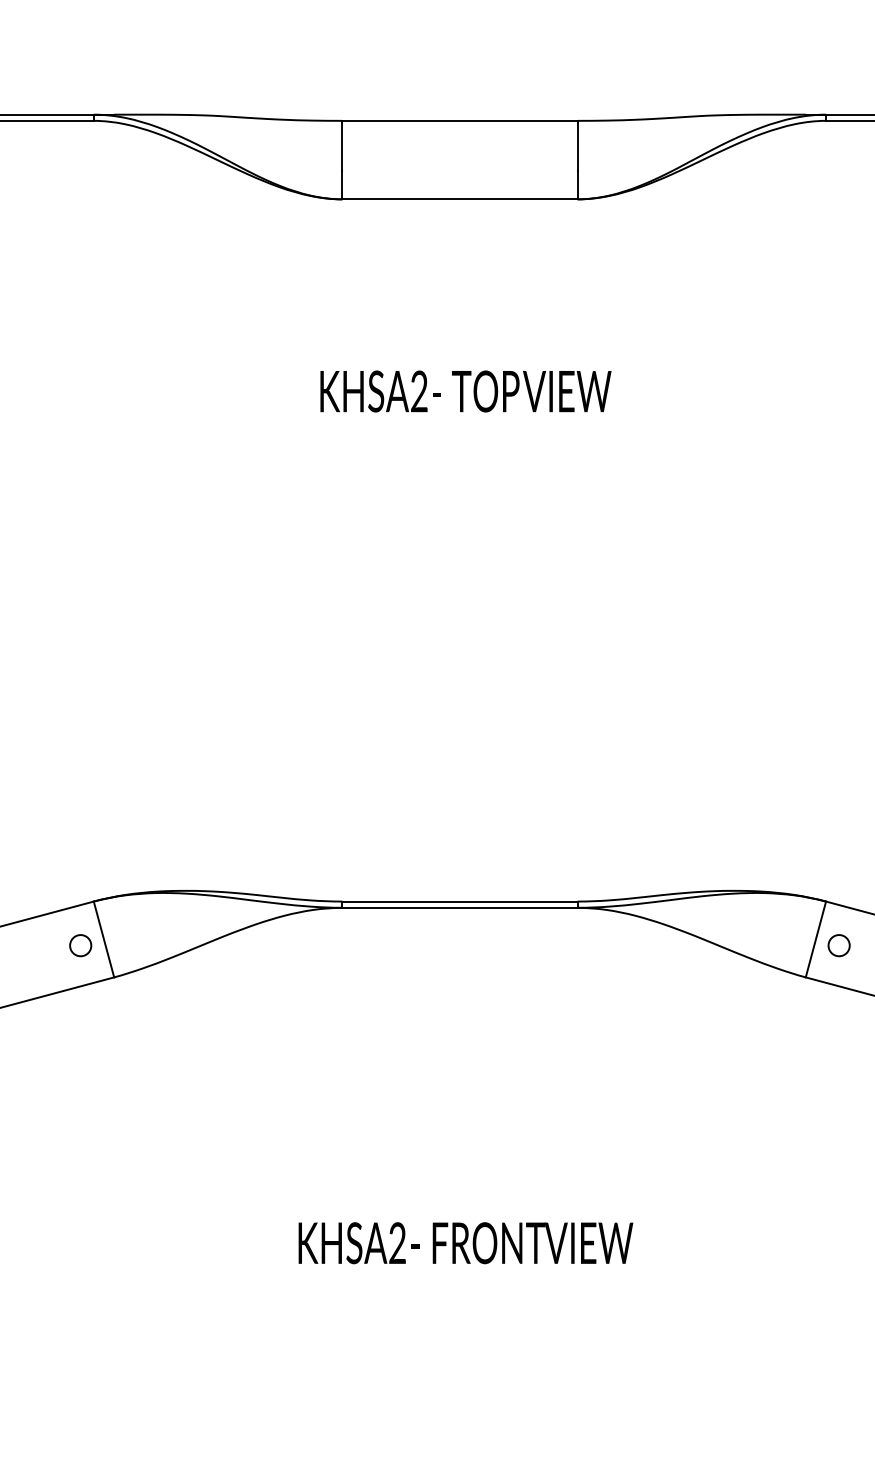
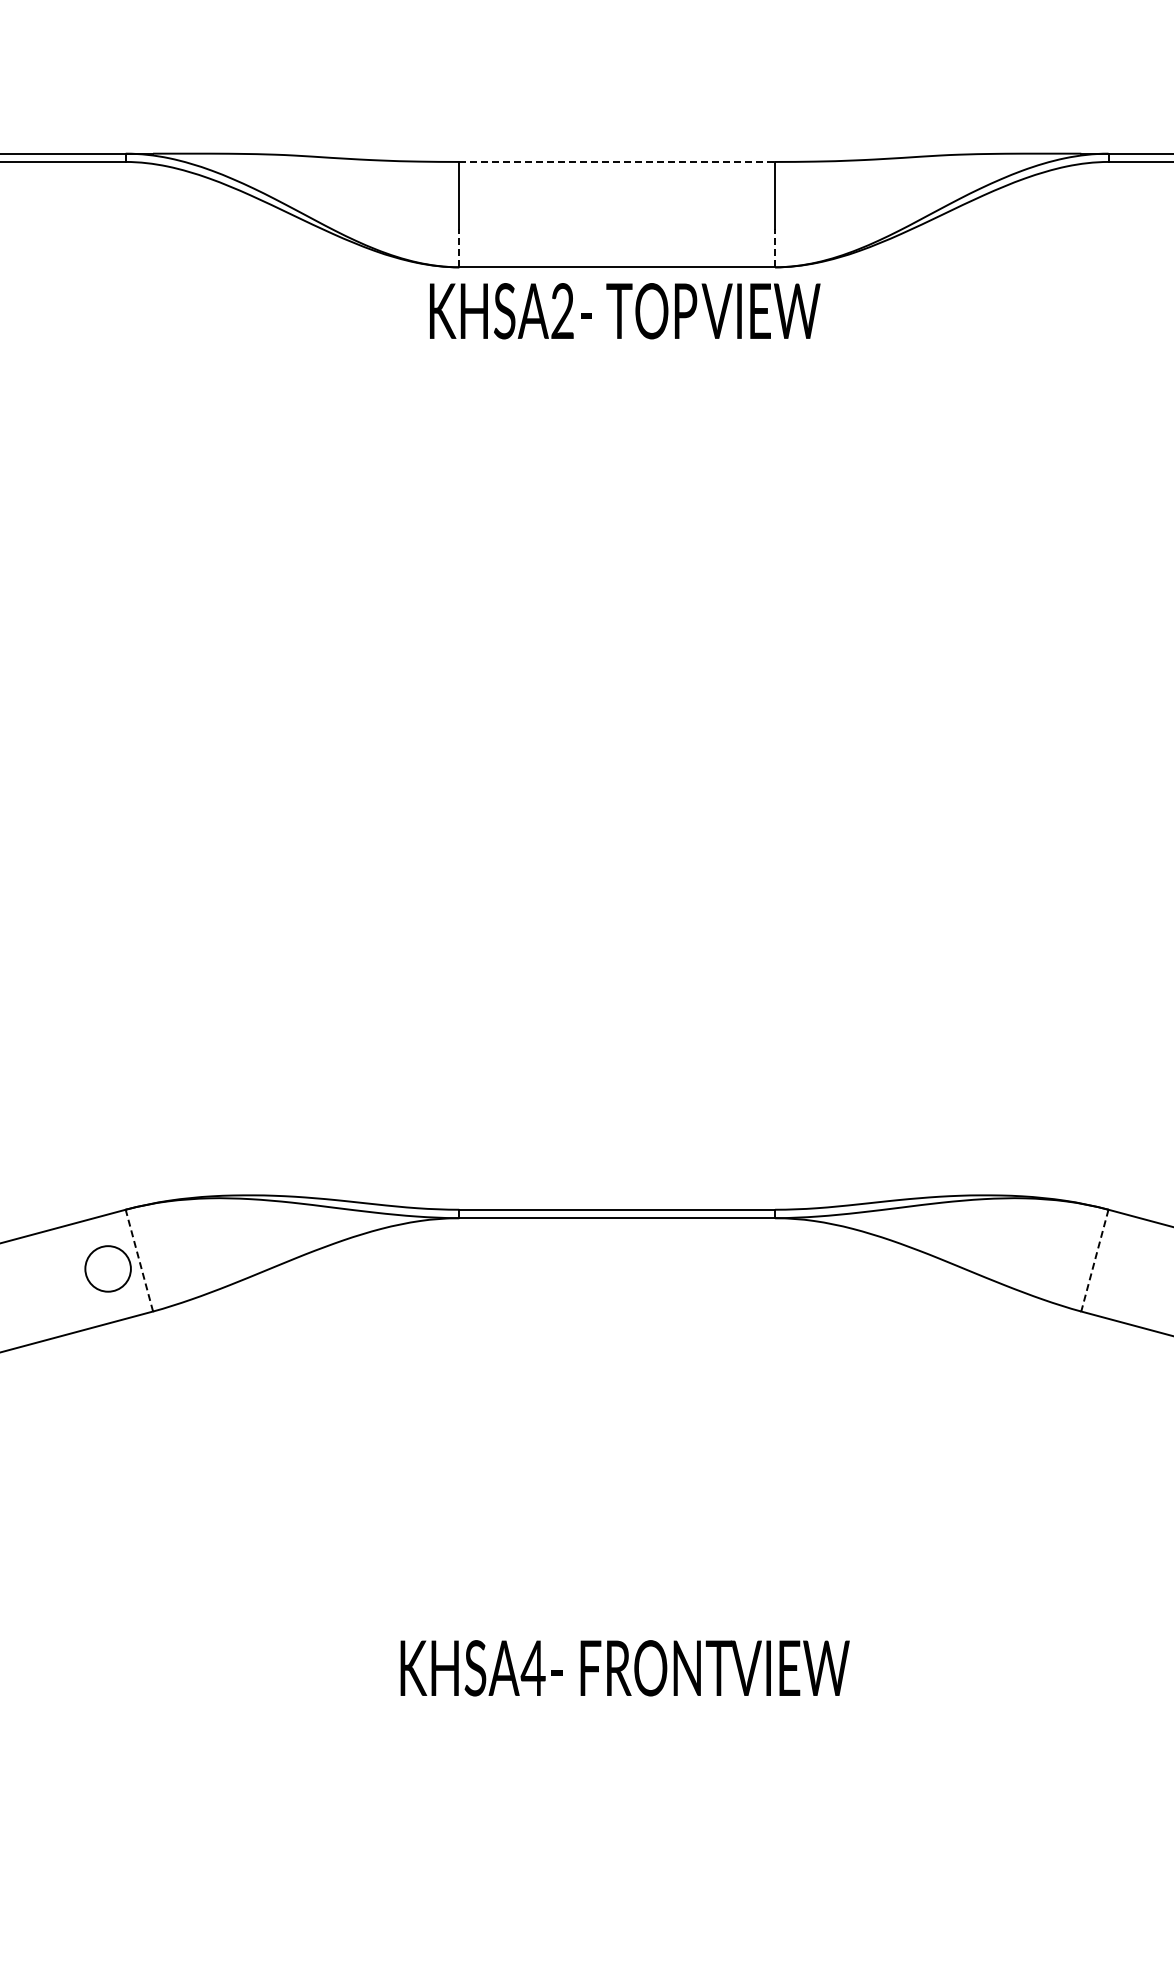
line: (460, 120) -> (617, 161), solid -> dashed
line: (342, 184) -> (459, 247), solid -> dashed
line: (577, 184) -> (775, 247), solid -> dashed
text: (466, 391) -> (625, 311), moved
line: (104, 939) -> (139, 1260), solid -> dashed
line: (815, 939) -> (1094, 1260), solid -> dashed
circle: (80, 945) -> (107, 1268), size x1.6
circle: (839, 945) -> (1126, 1268), removed
text: (396, 1242) -> (532, 1667), KHSA2 -> KHSA4

